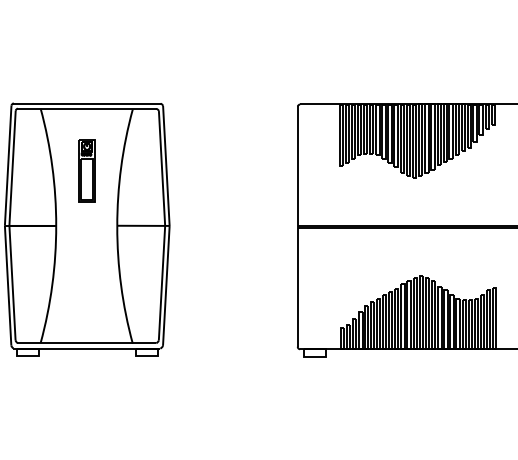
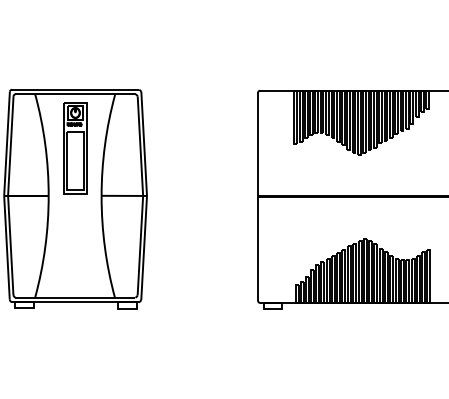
part: (87, 171) -> (75, 148), size x1.67

